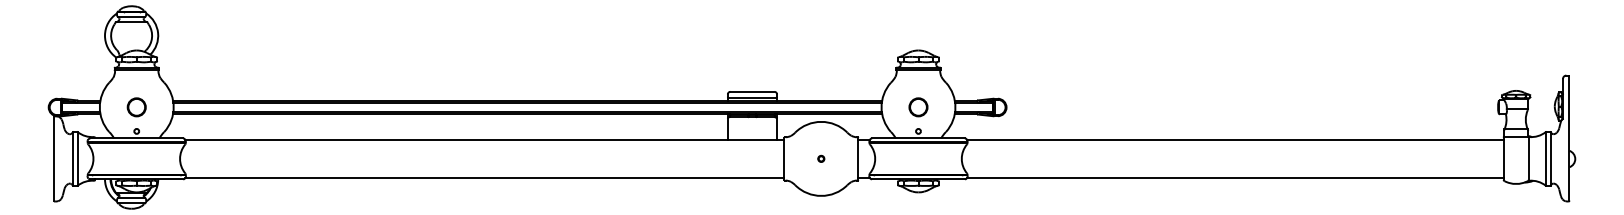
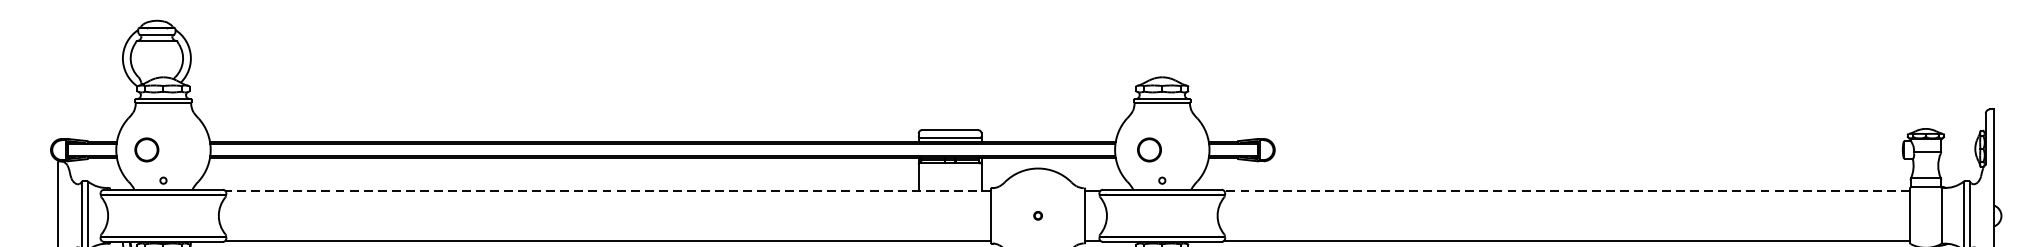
circle: (136, 107) -> (146, 150), moved
circle: (918, 107) -> (1149, 150), moved
line: (484, 139) -> (607, 191), solid -> dashed
line: (1234, 139) -> (1566, 191), solid -> dashed

